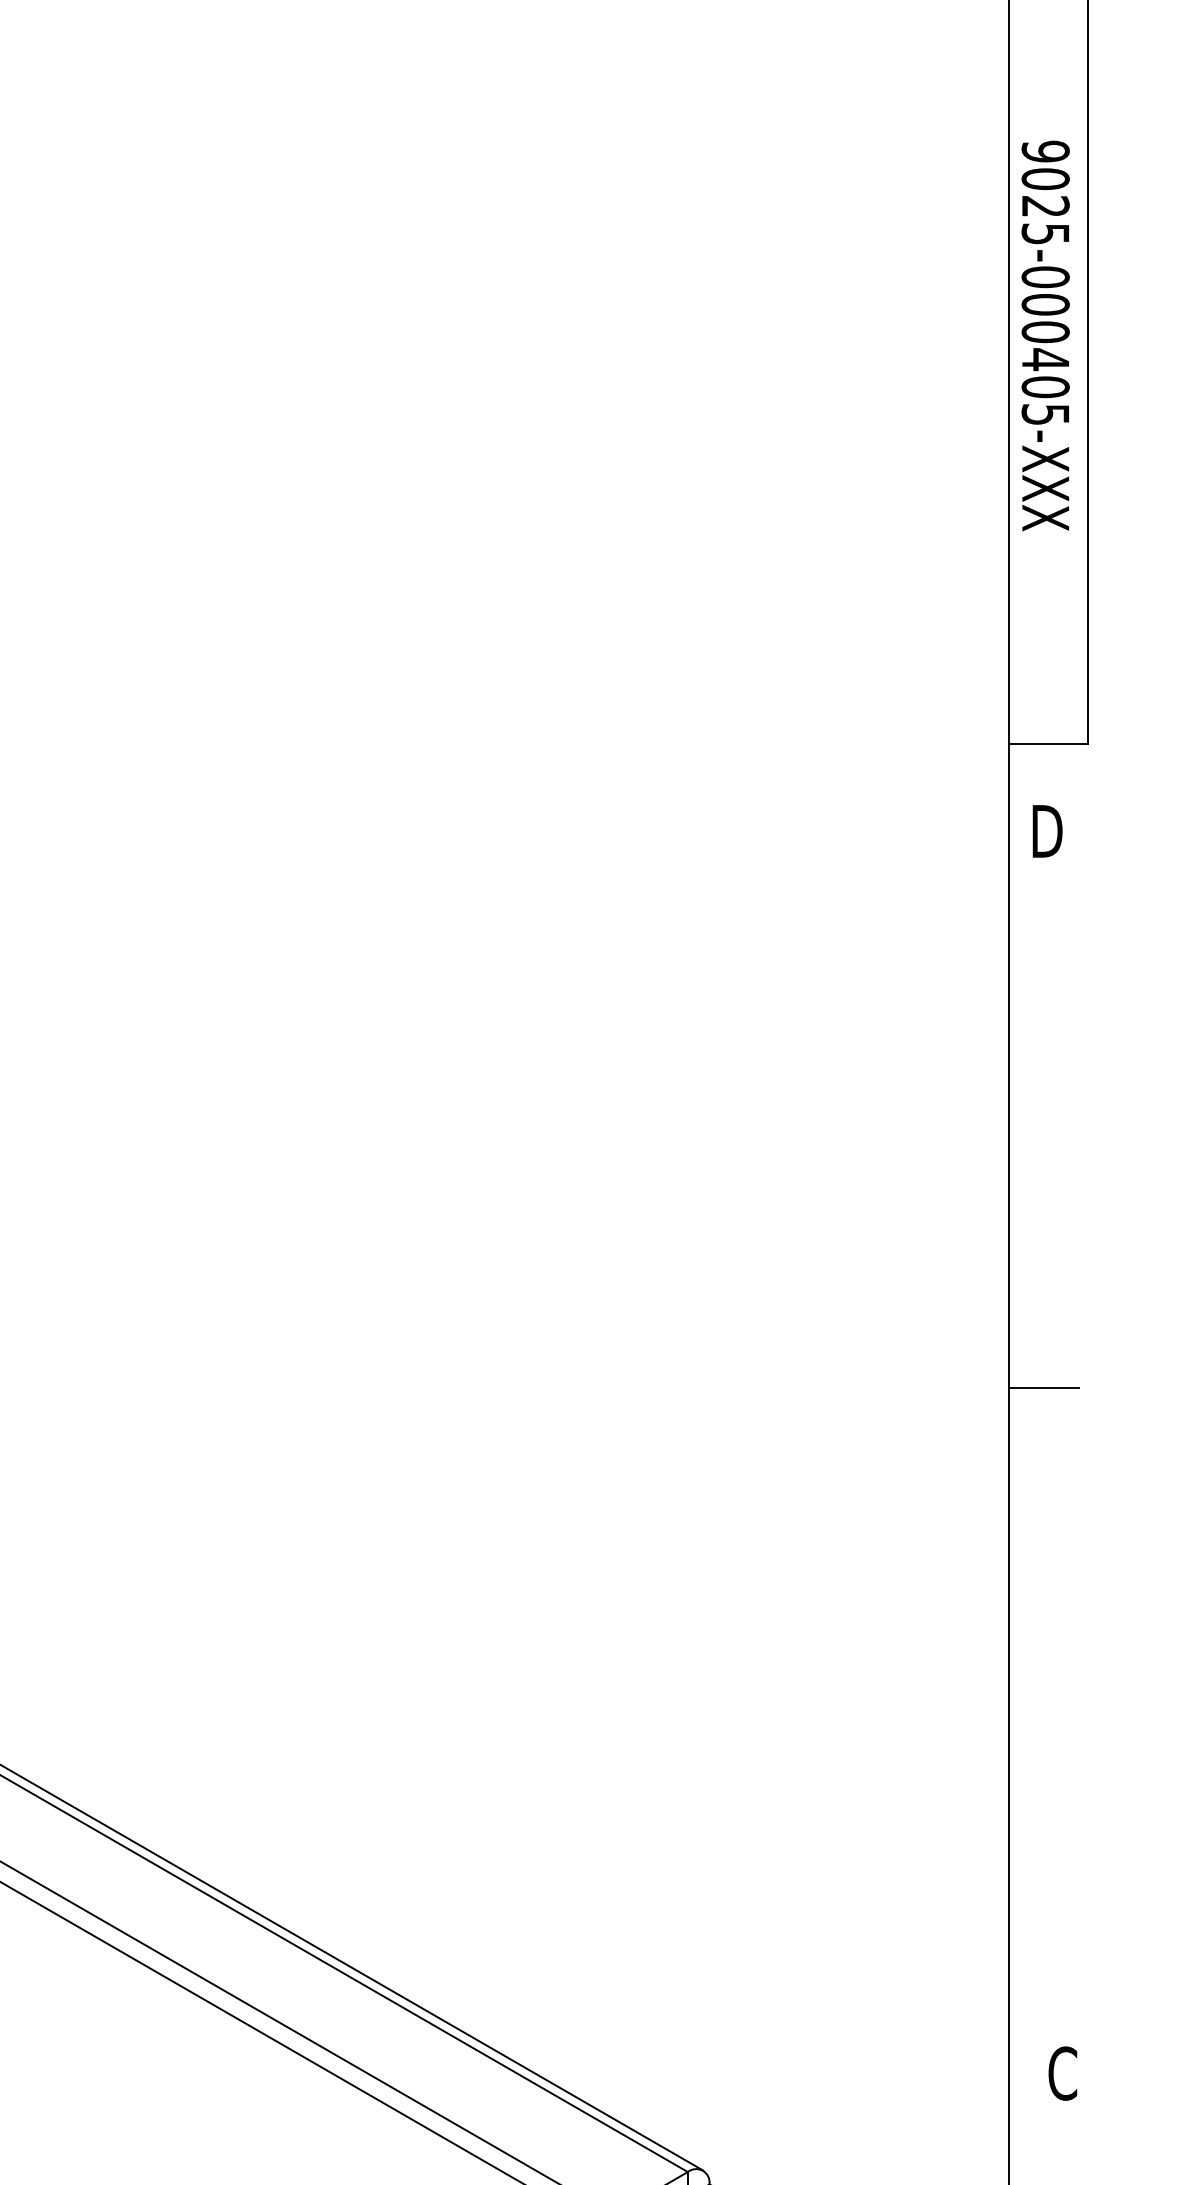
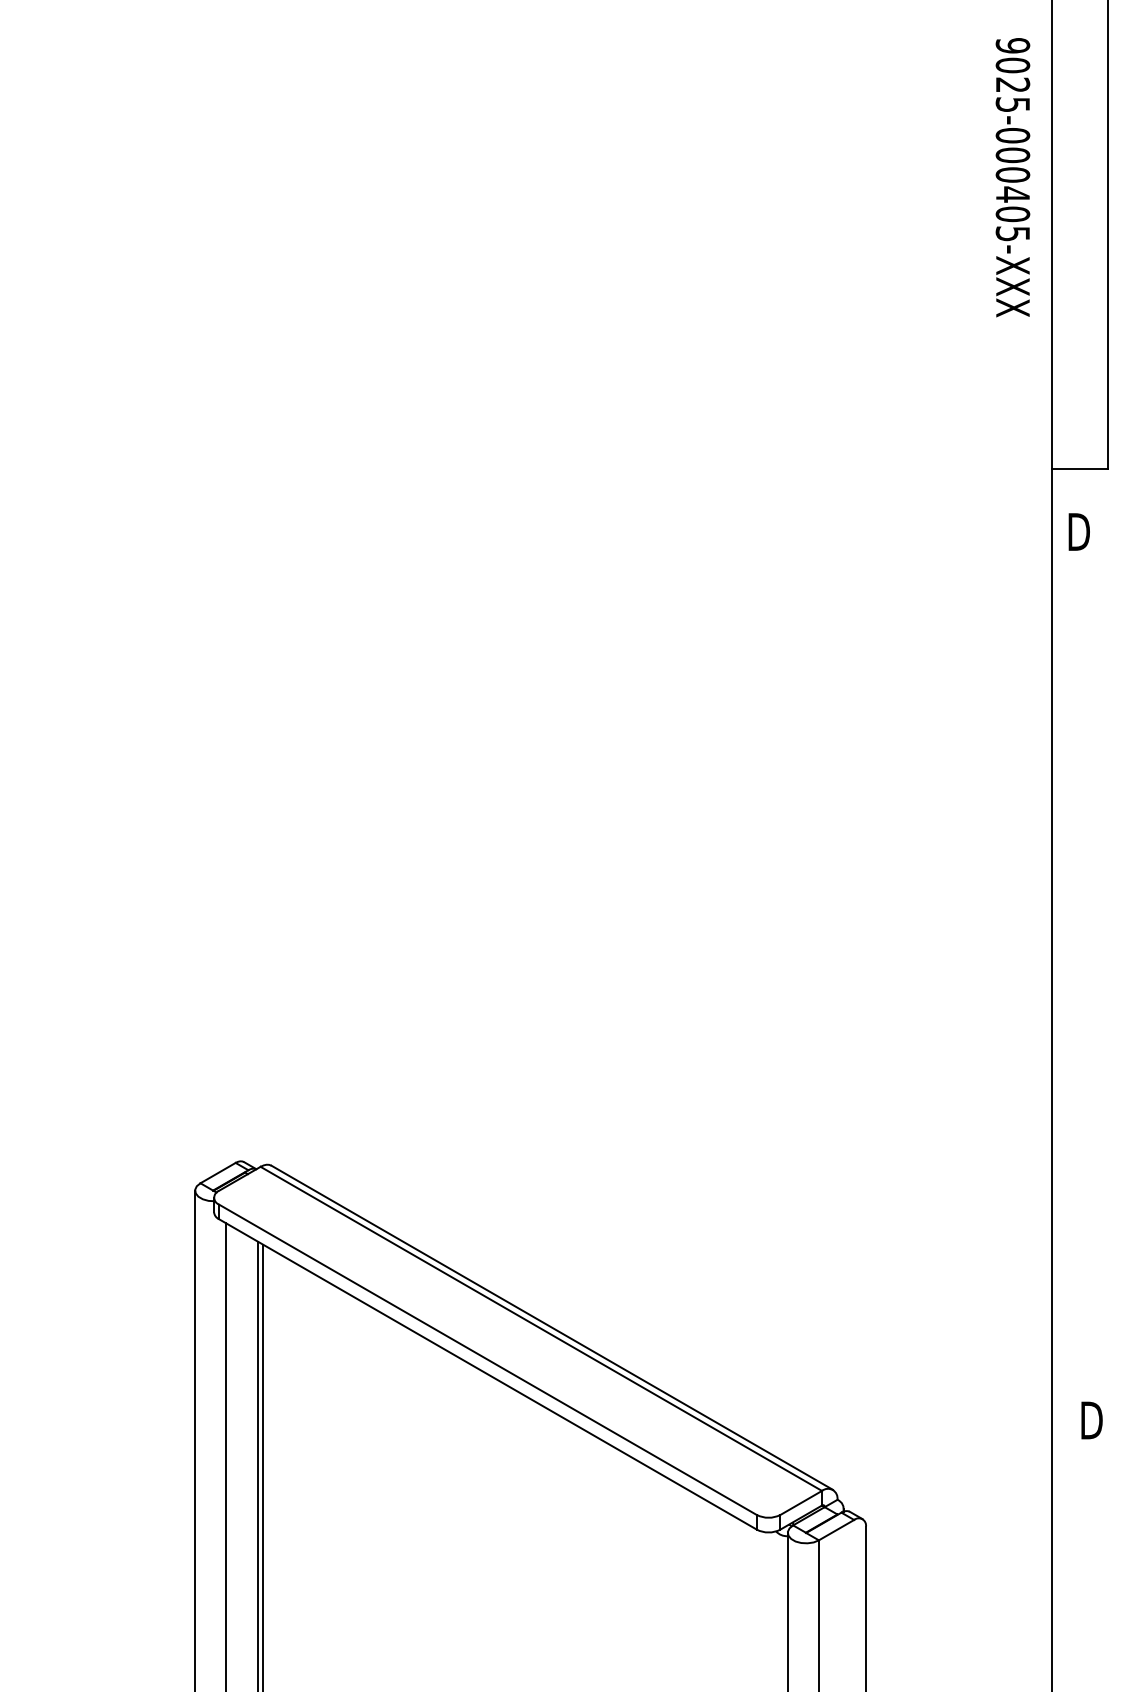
text: (1045, 335) -> (1012, 177), moved
line: (1043, 1387) -> (1076, 929), removed
text: (1064, 2073) -> (1091, 1420), C -> D

